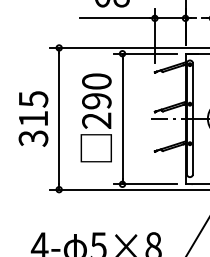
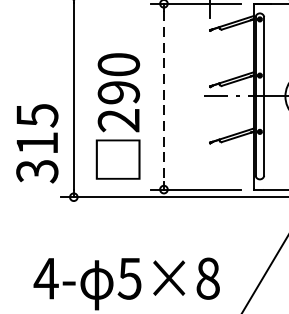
text: (95, 117) -> (116, 115), moved
text: (33, 118) -> (37, 142), moved
line: (122, 119) -> (163, 97), solid -> dashed

